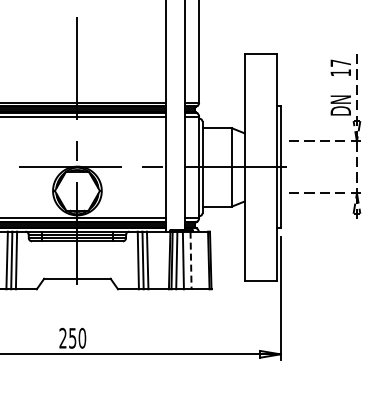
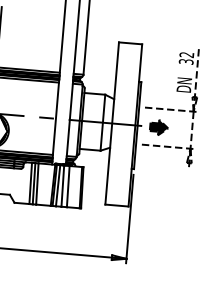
text: (340, 67) -> (186, 57), 17 -> 32
part: (310, 167) -> (158, 127), added
line: (191, 260) -> (68, 186), dashed -> solid

